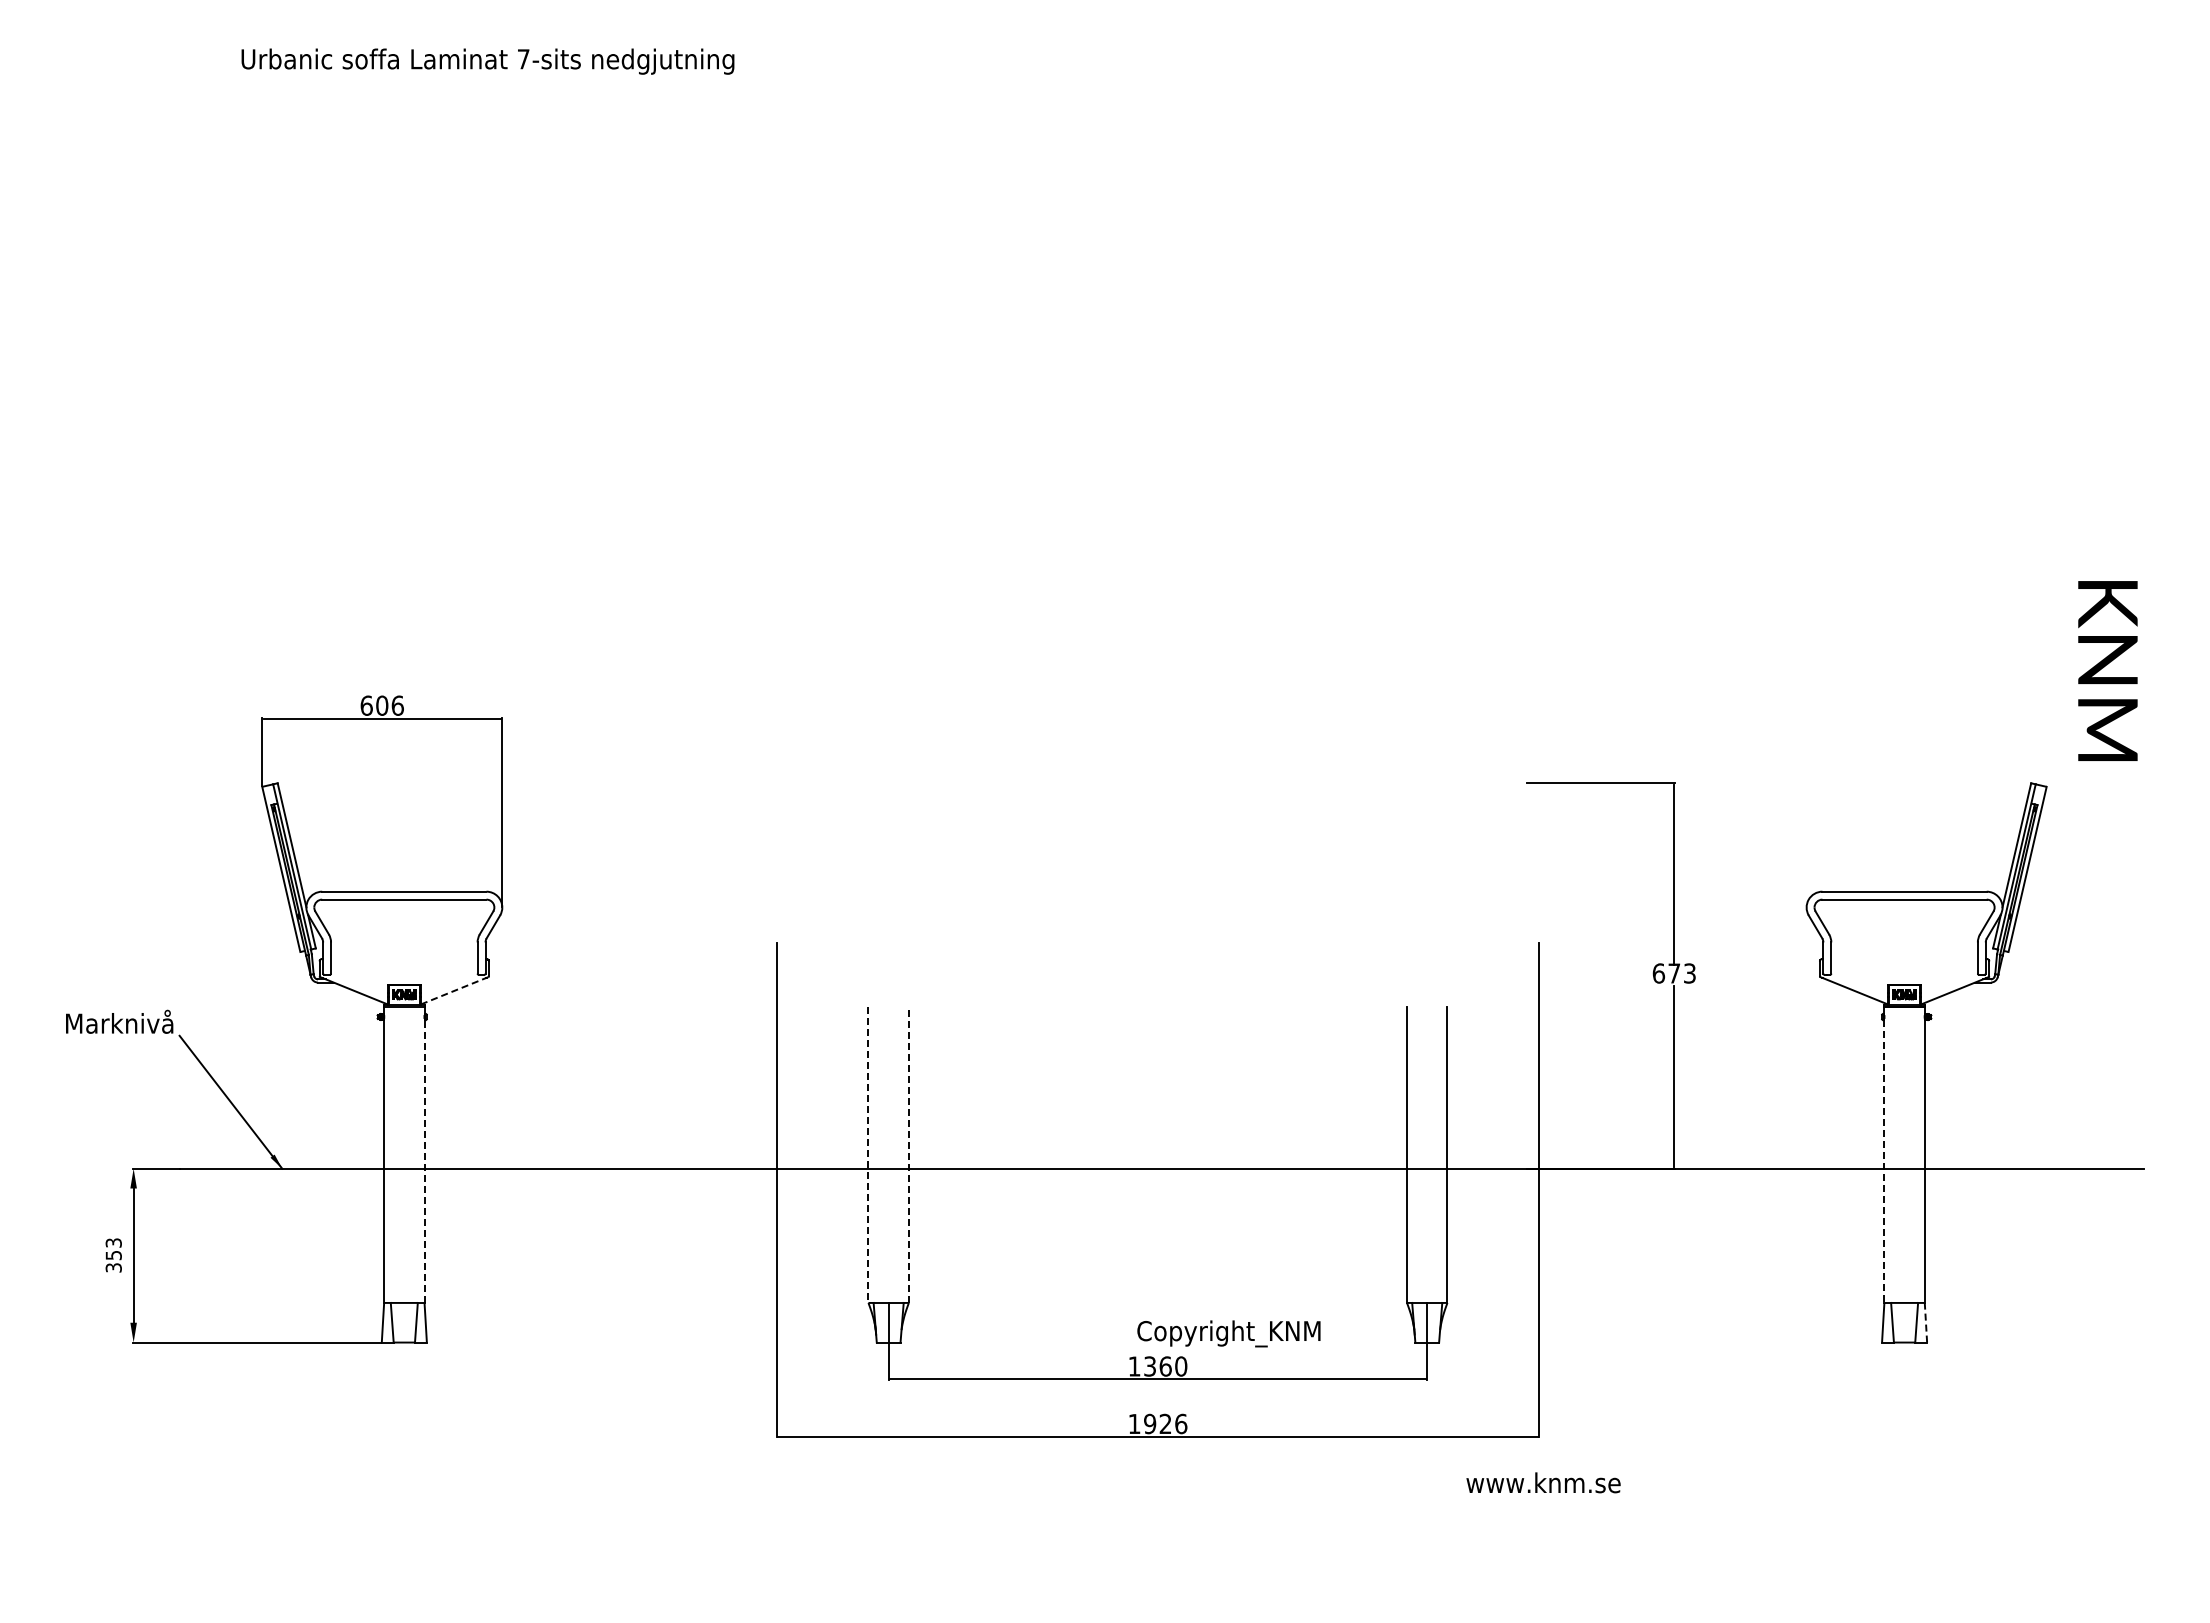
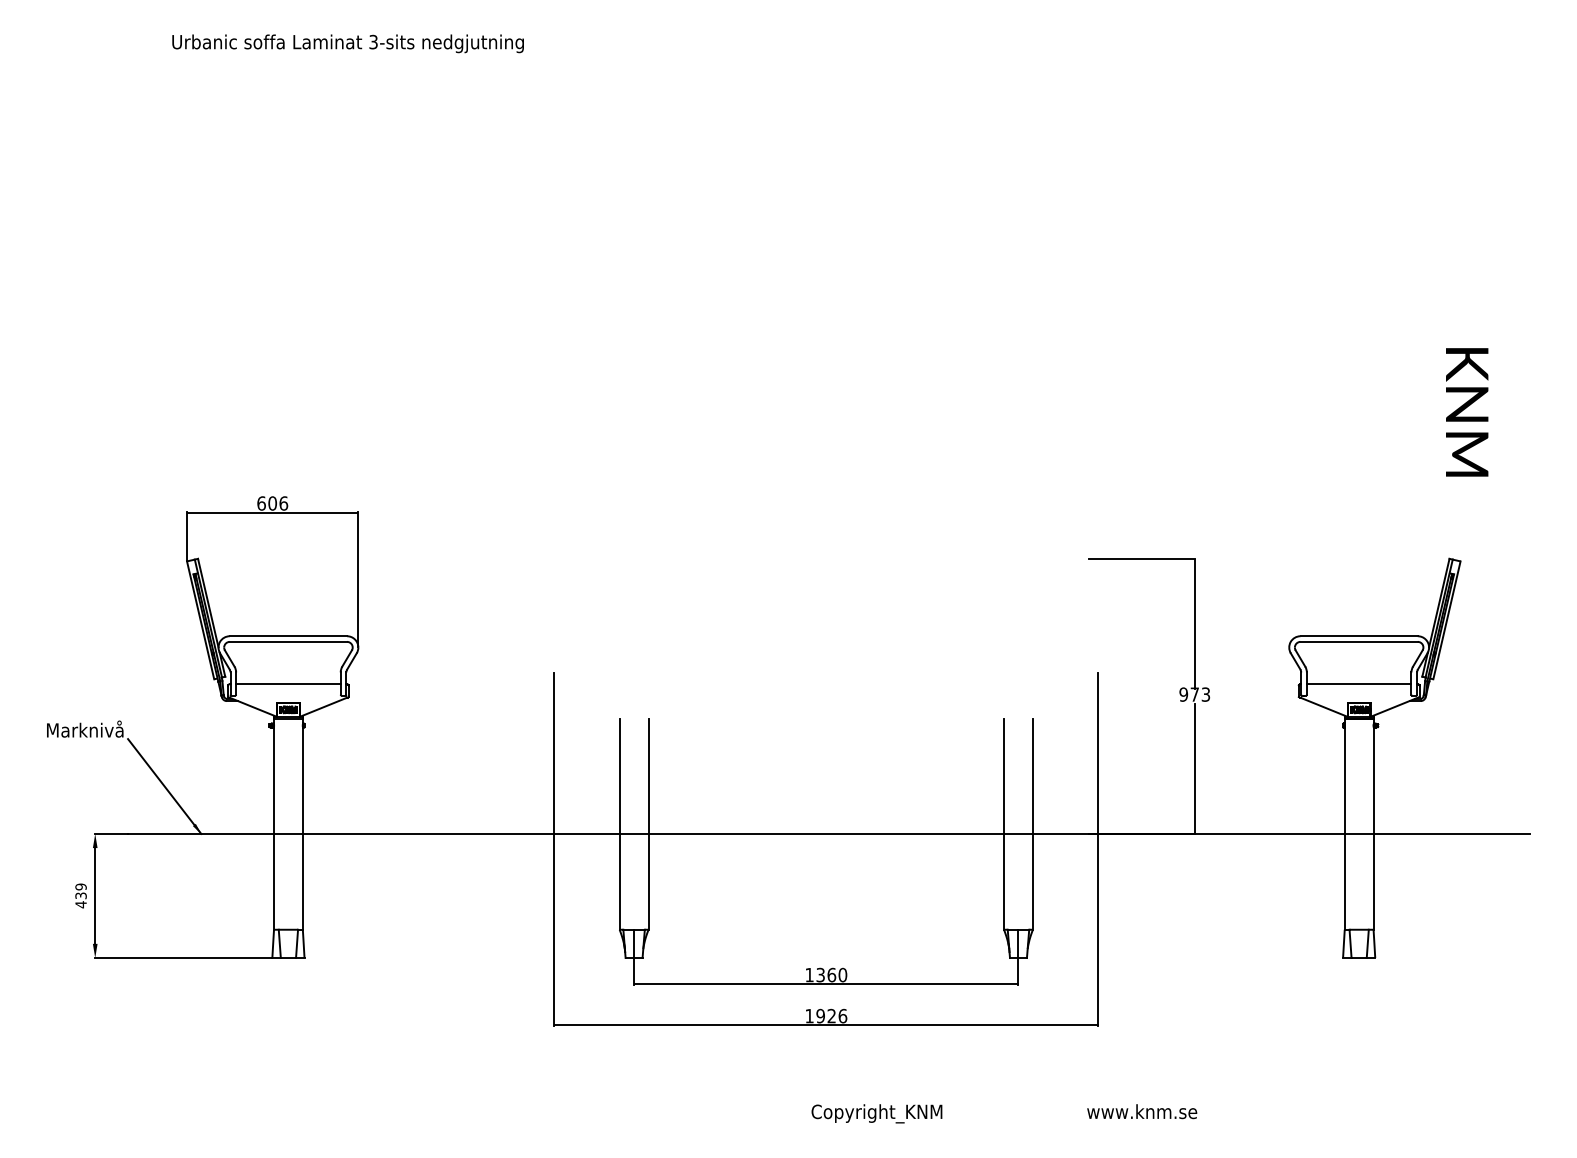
text: (523, 59) -> (373, 42), 7-sits -> 3-sits
text: (2107, 670) -> (1466, 411), moved
line: (404, 959) -> (288, 684), added
line: (1904, 959) -> (1359, 684), added
text: (1658, 973) -> (1183, 694), 673 -> 973
line: (454, 990) -> (324, 706), dashed -> solid
line: (868, 1155) -> (619, 824), dashed -> solid
line: (908, 1155) -> (648, 824), dashed -> solid
line: (424, 1161) -> (302, 828), dashed -> solid
line: (1884, 1162) -> (1344, 829), dashed -> solid
text: (113, 1255) -> (80, 895), 353 -> 439
line: (1925, 1322) -> (1374, 943), dashed -> solid
text: (1228, 1333) -> (876, 1113), moved
text: (1543, 1482) -> (1142, 1111), moved

